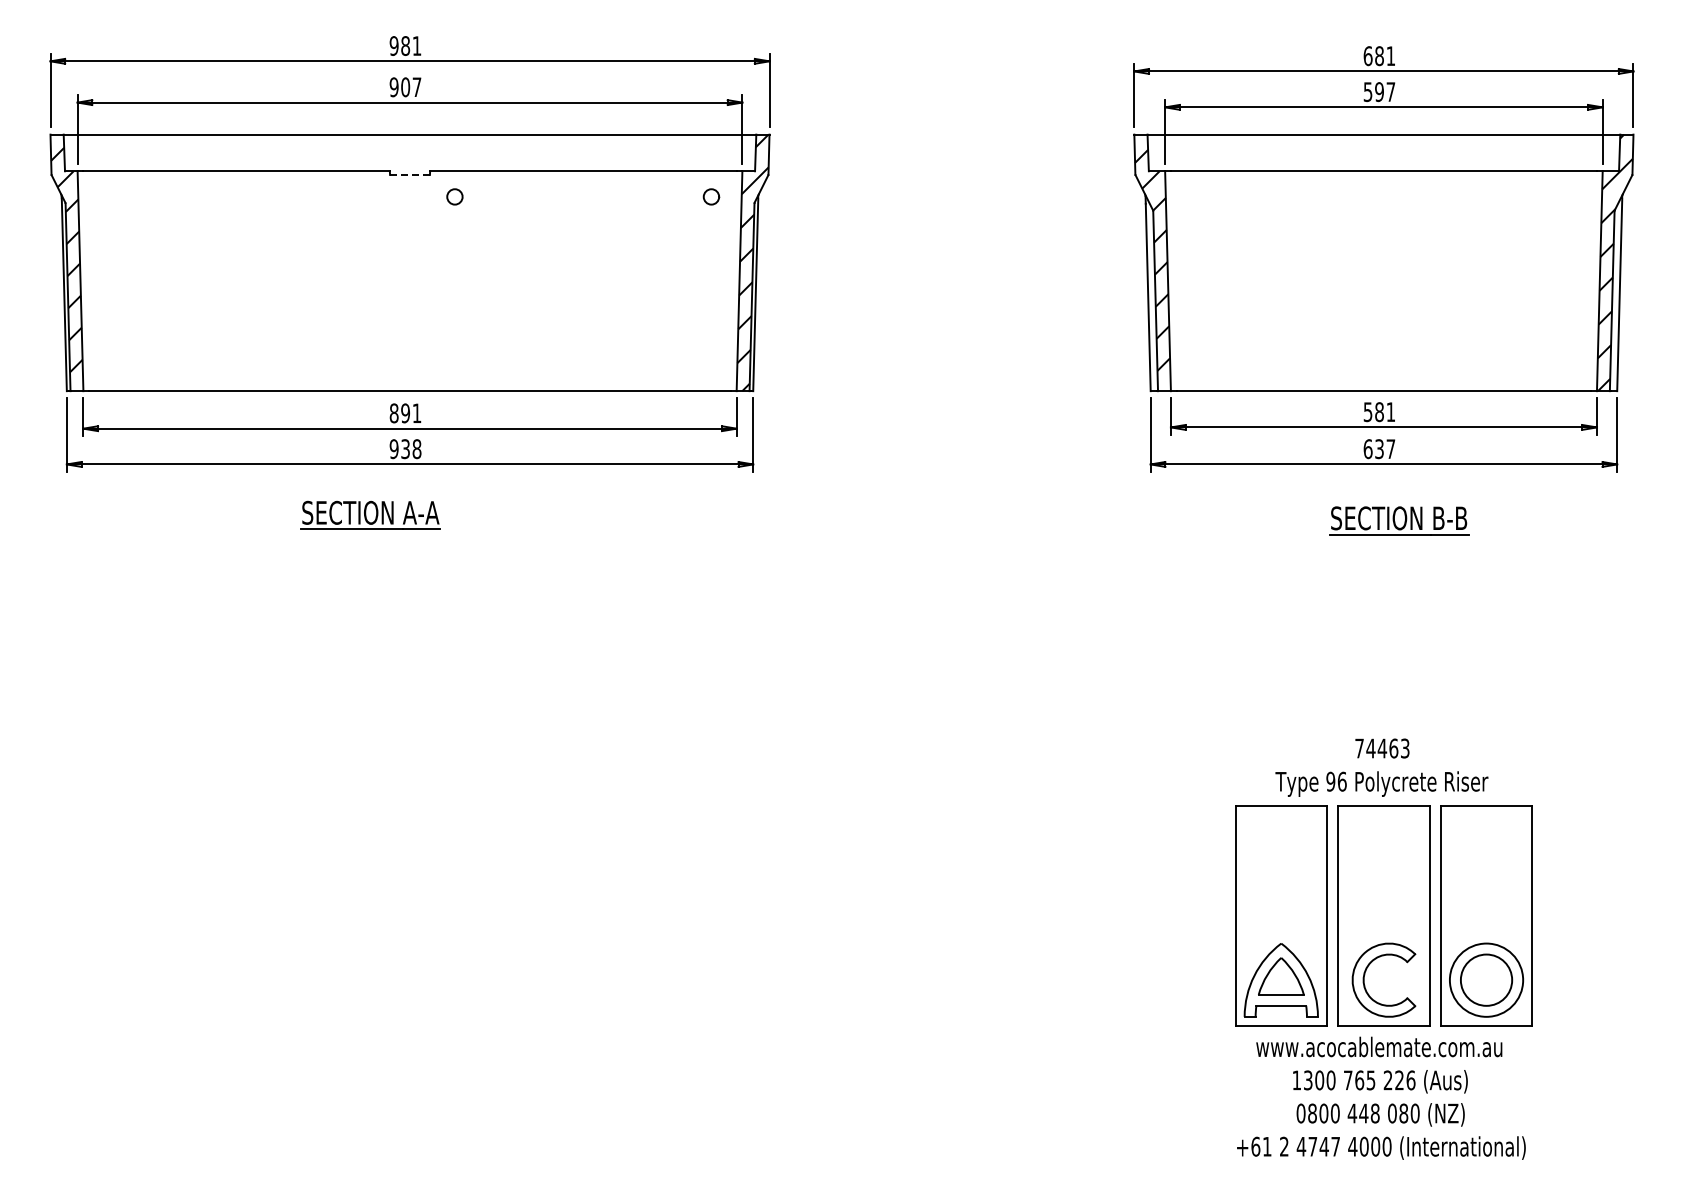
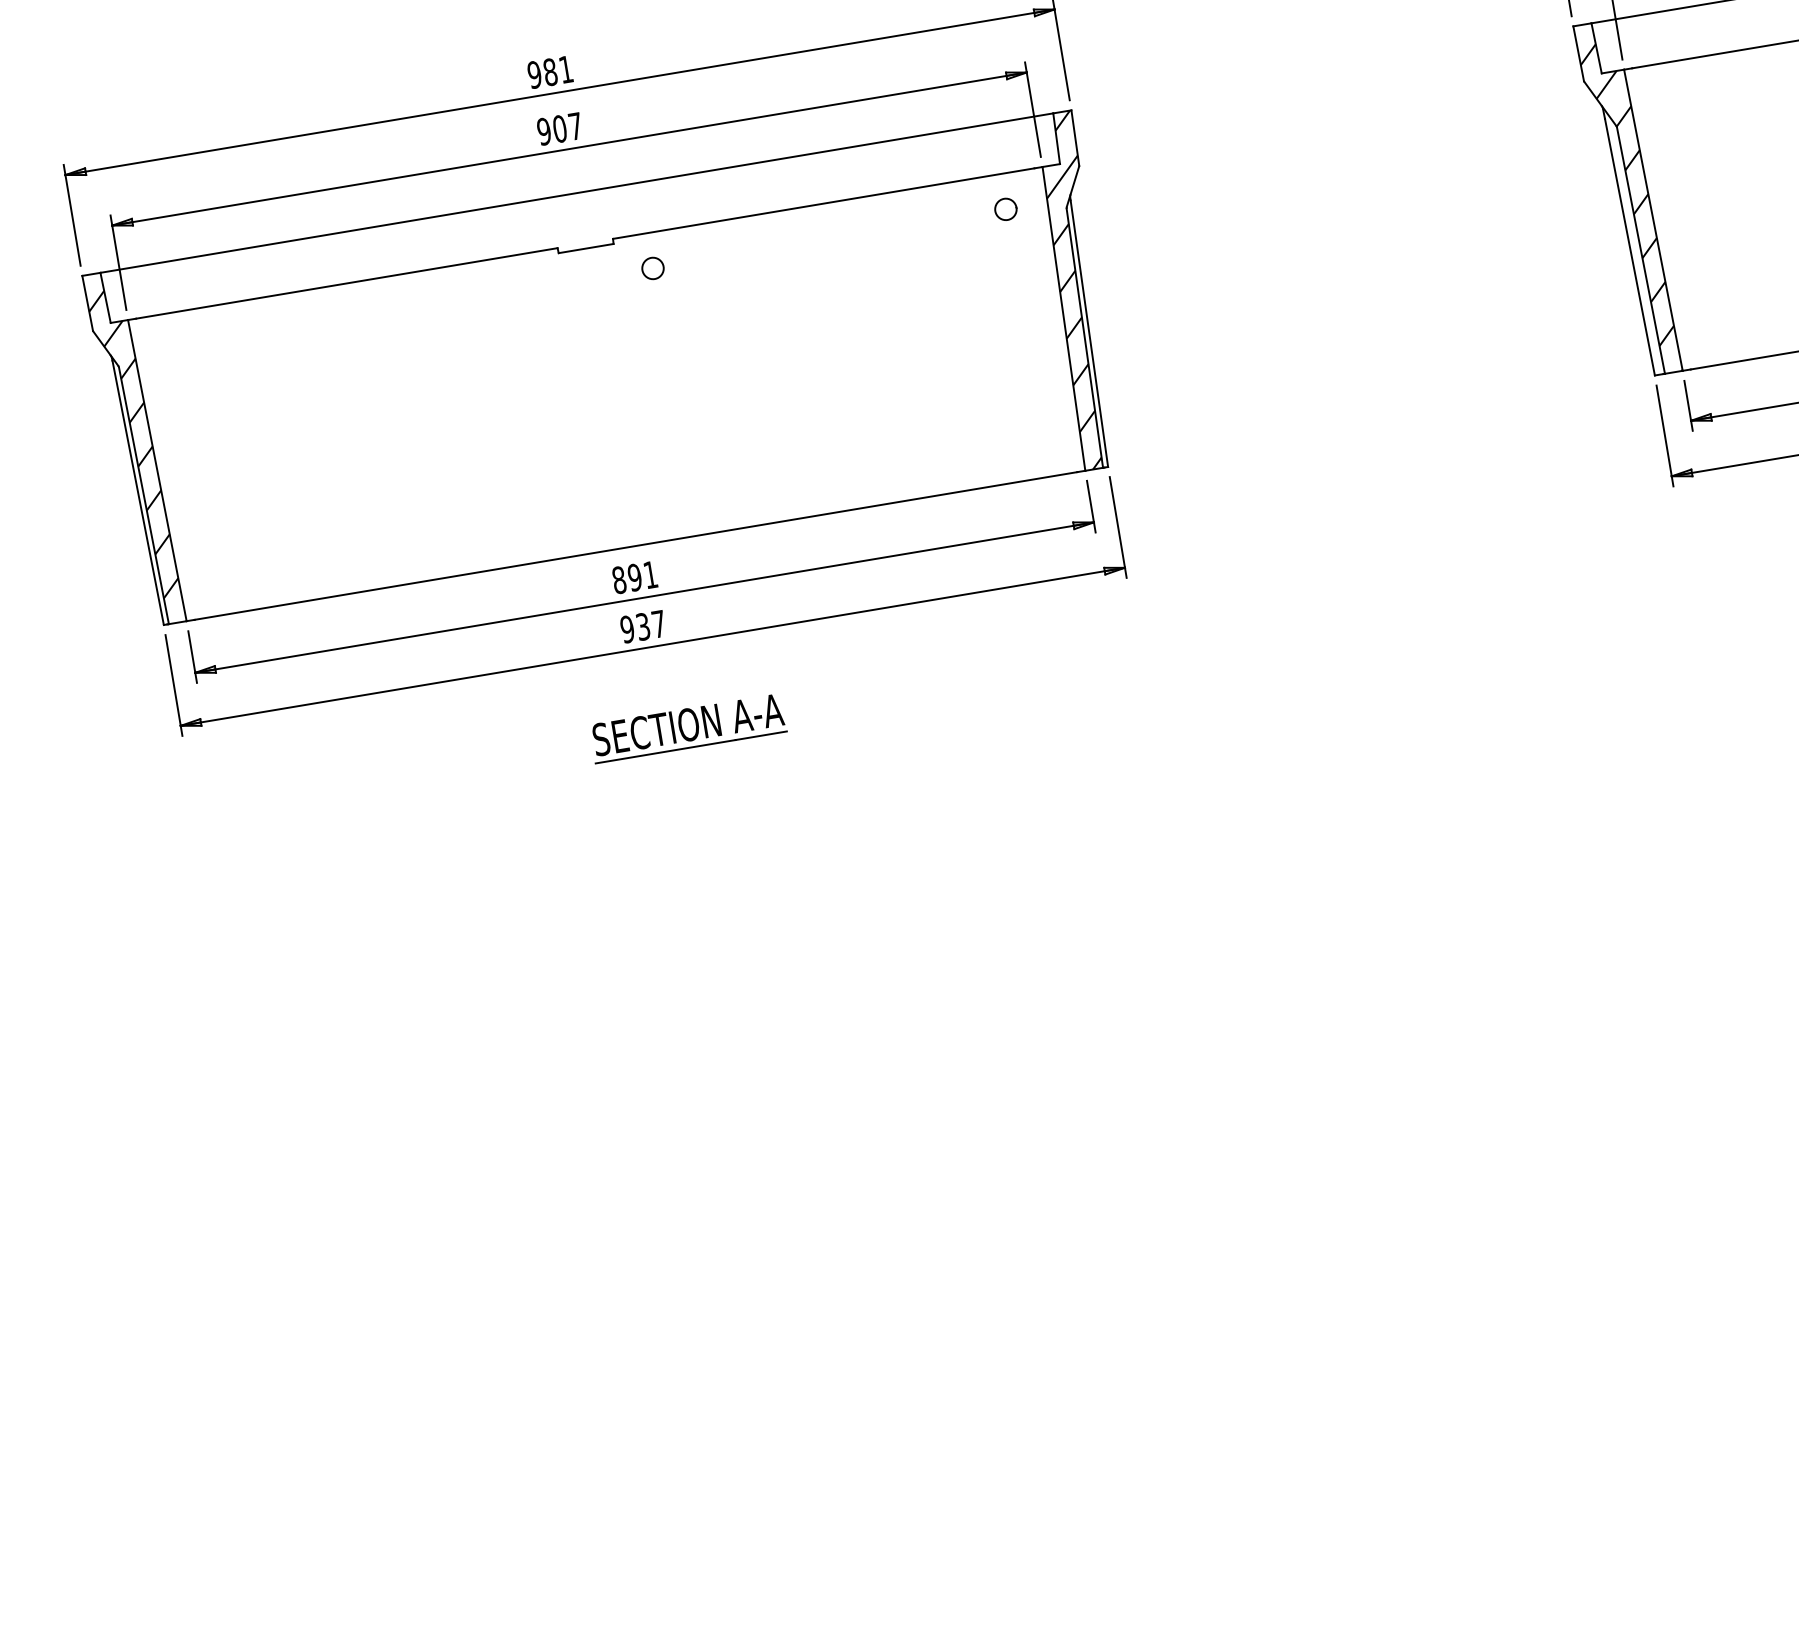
line: (410, 174) -> (586, 247), dashed -> solid
text: (416, 449) -> (658, 624), 938 -> 937
part: (370, 514) -> (688, 727), moved

